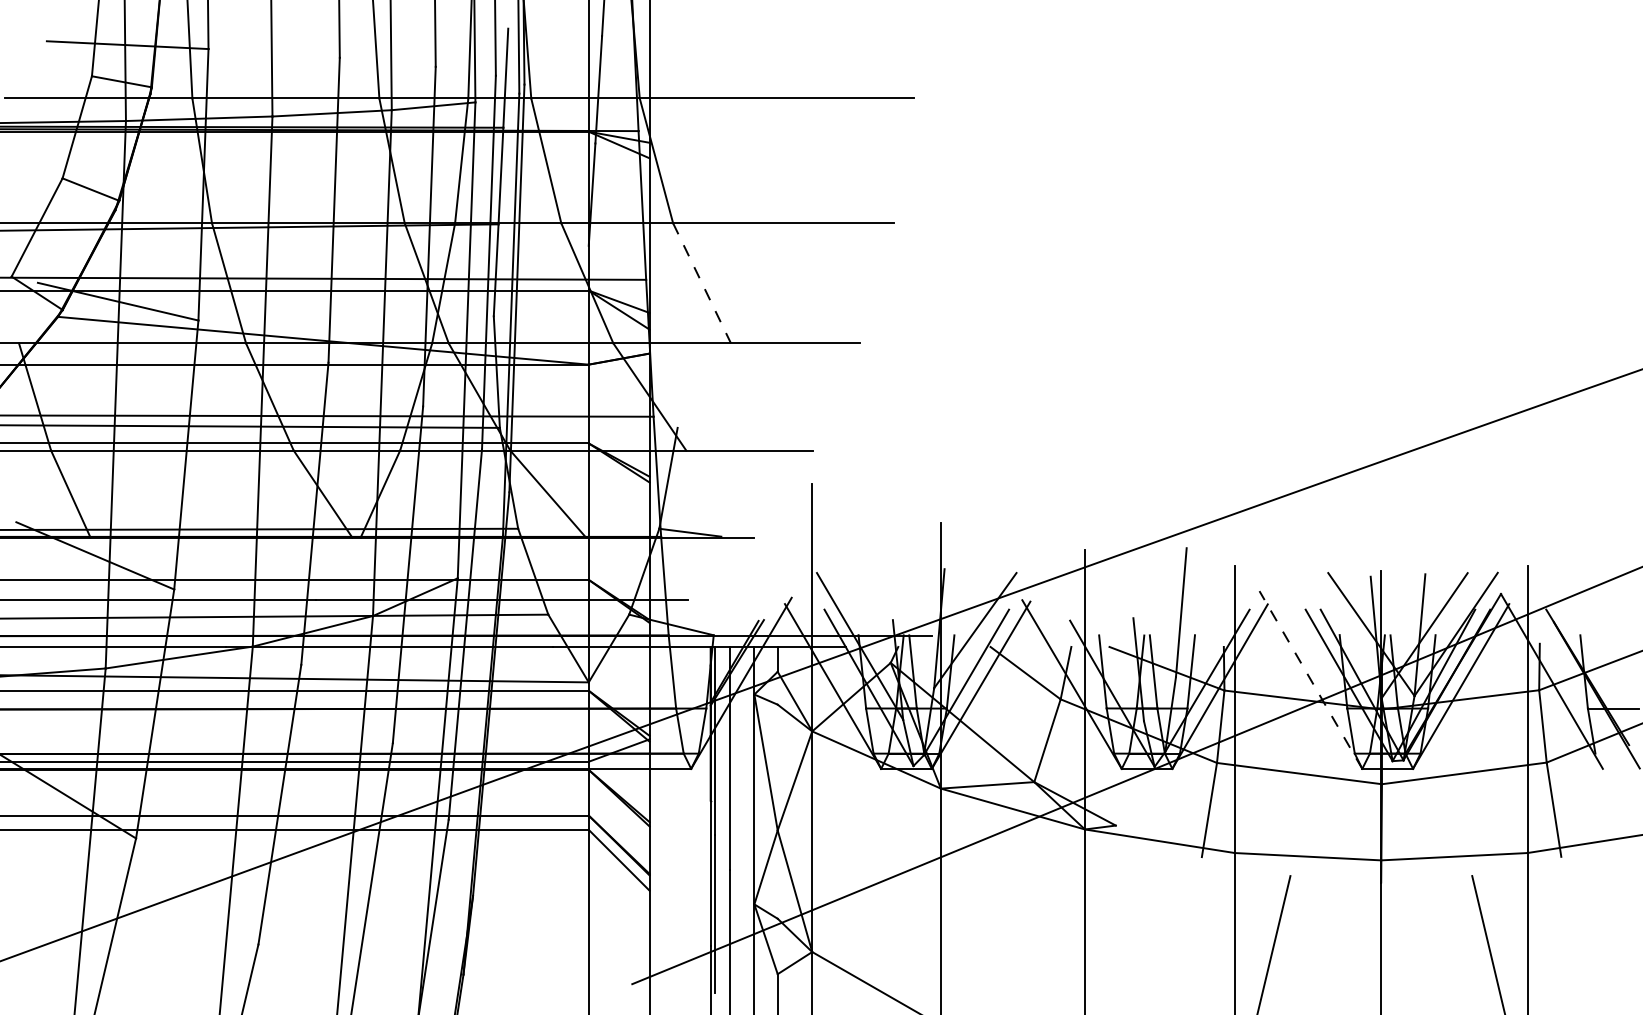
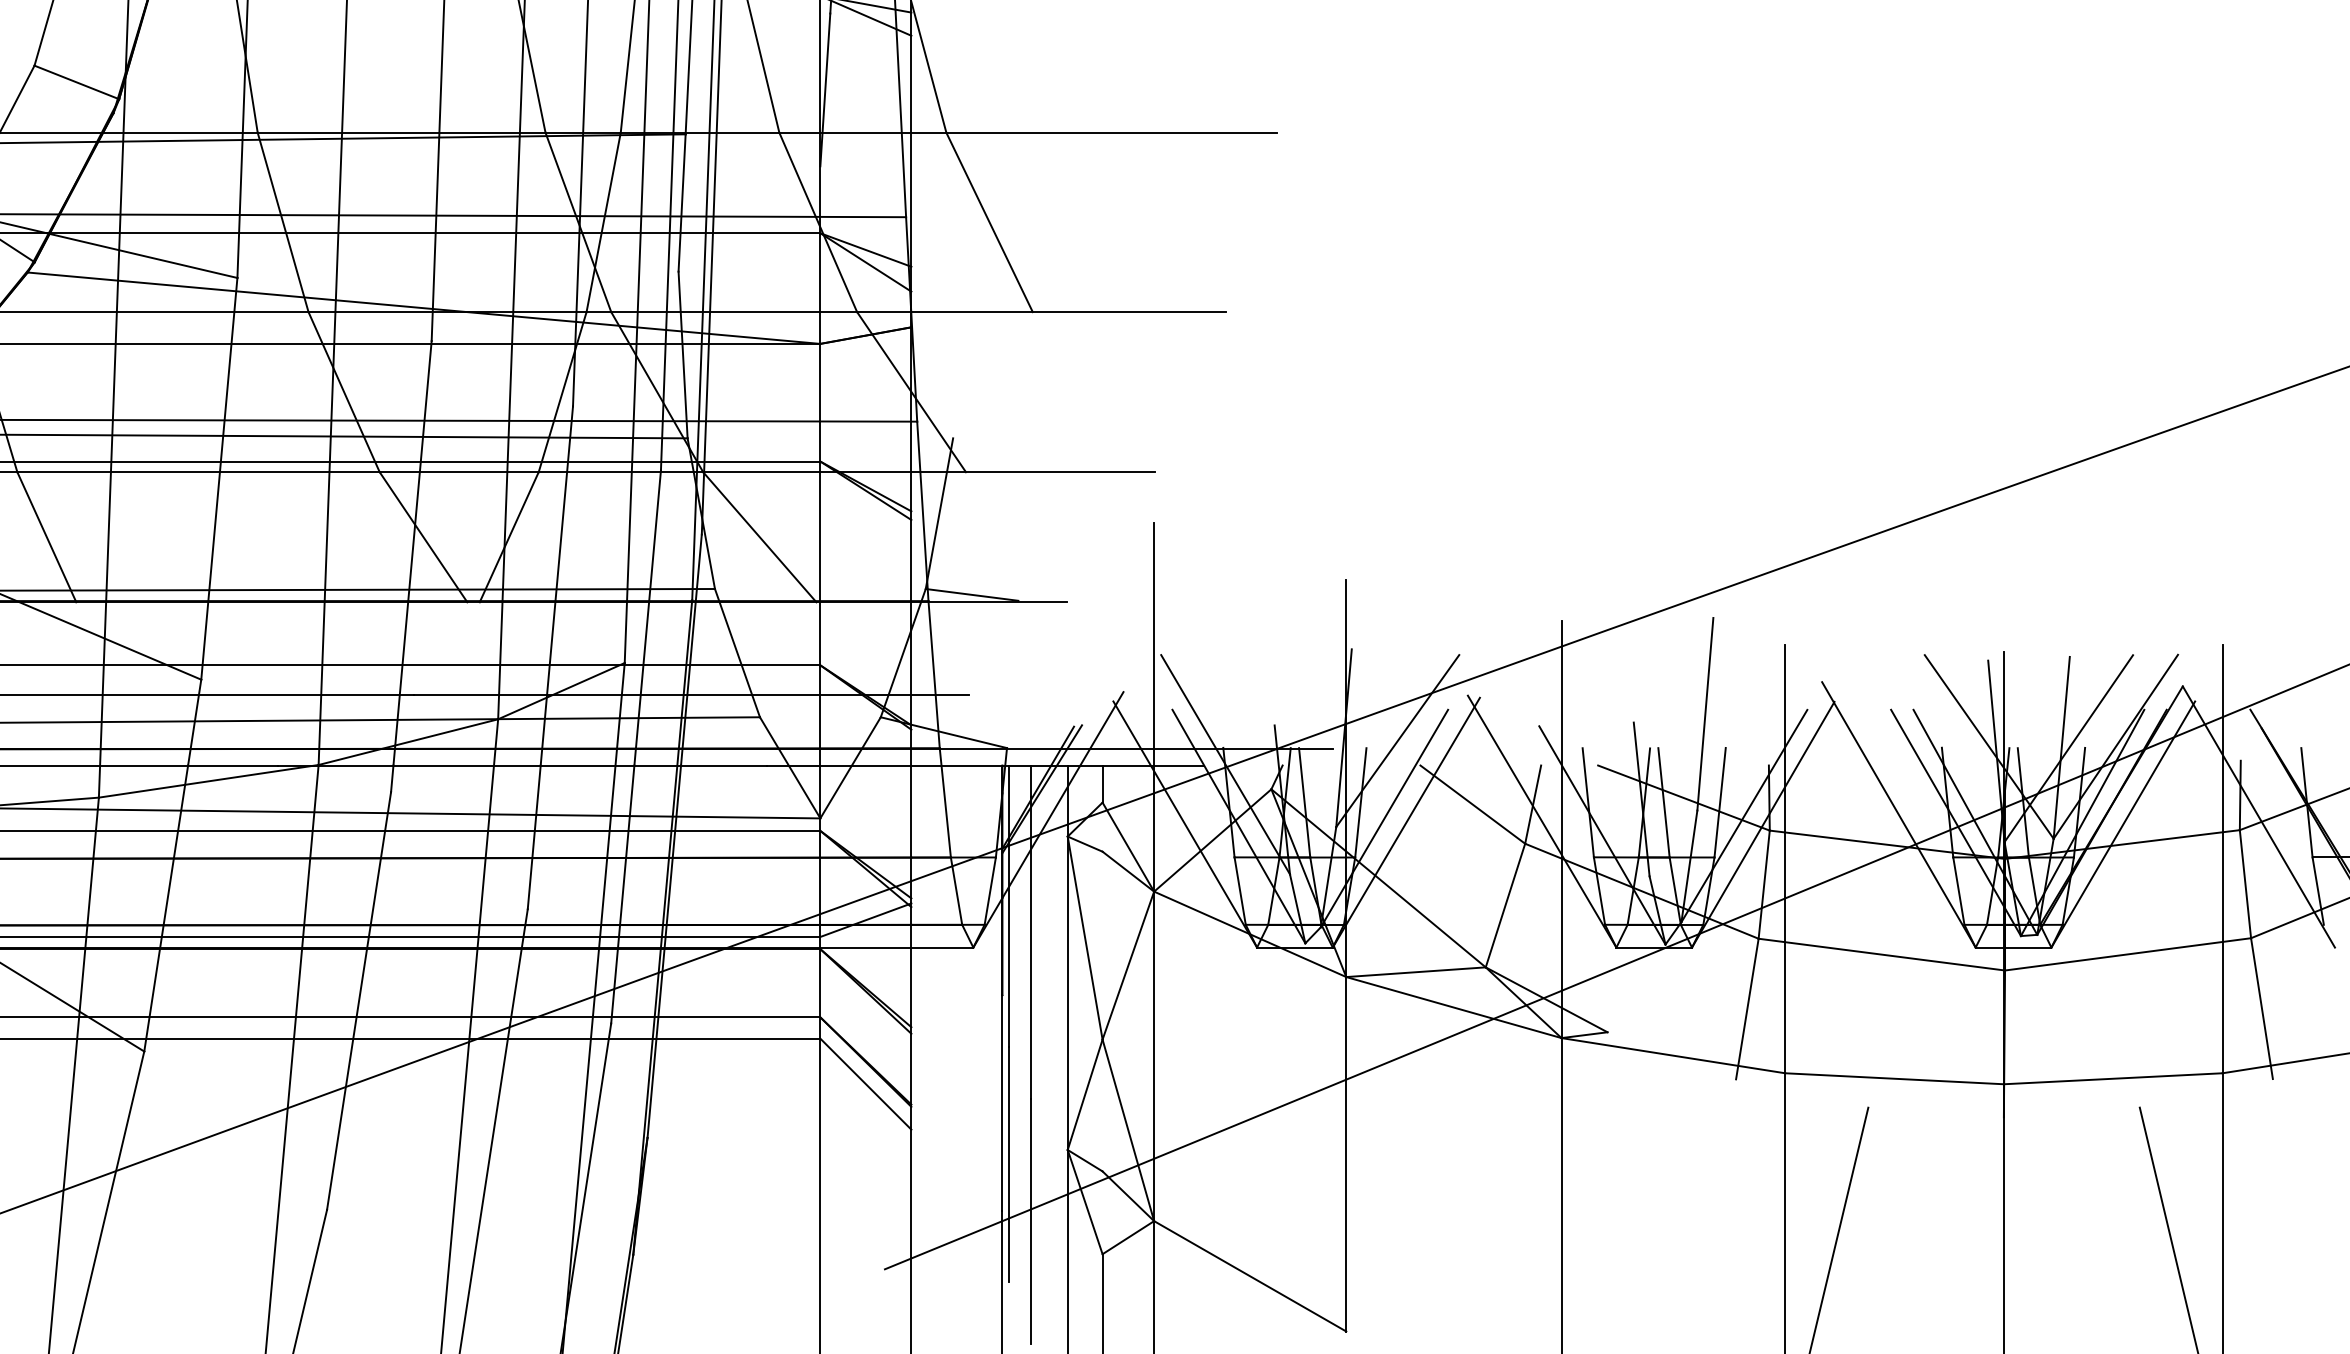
line: (702, 283) -> (990, 222), dashed -> solid
line: (1310, 680) -> (1898, 815), dashed -> solid

